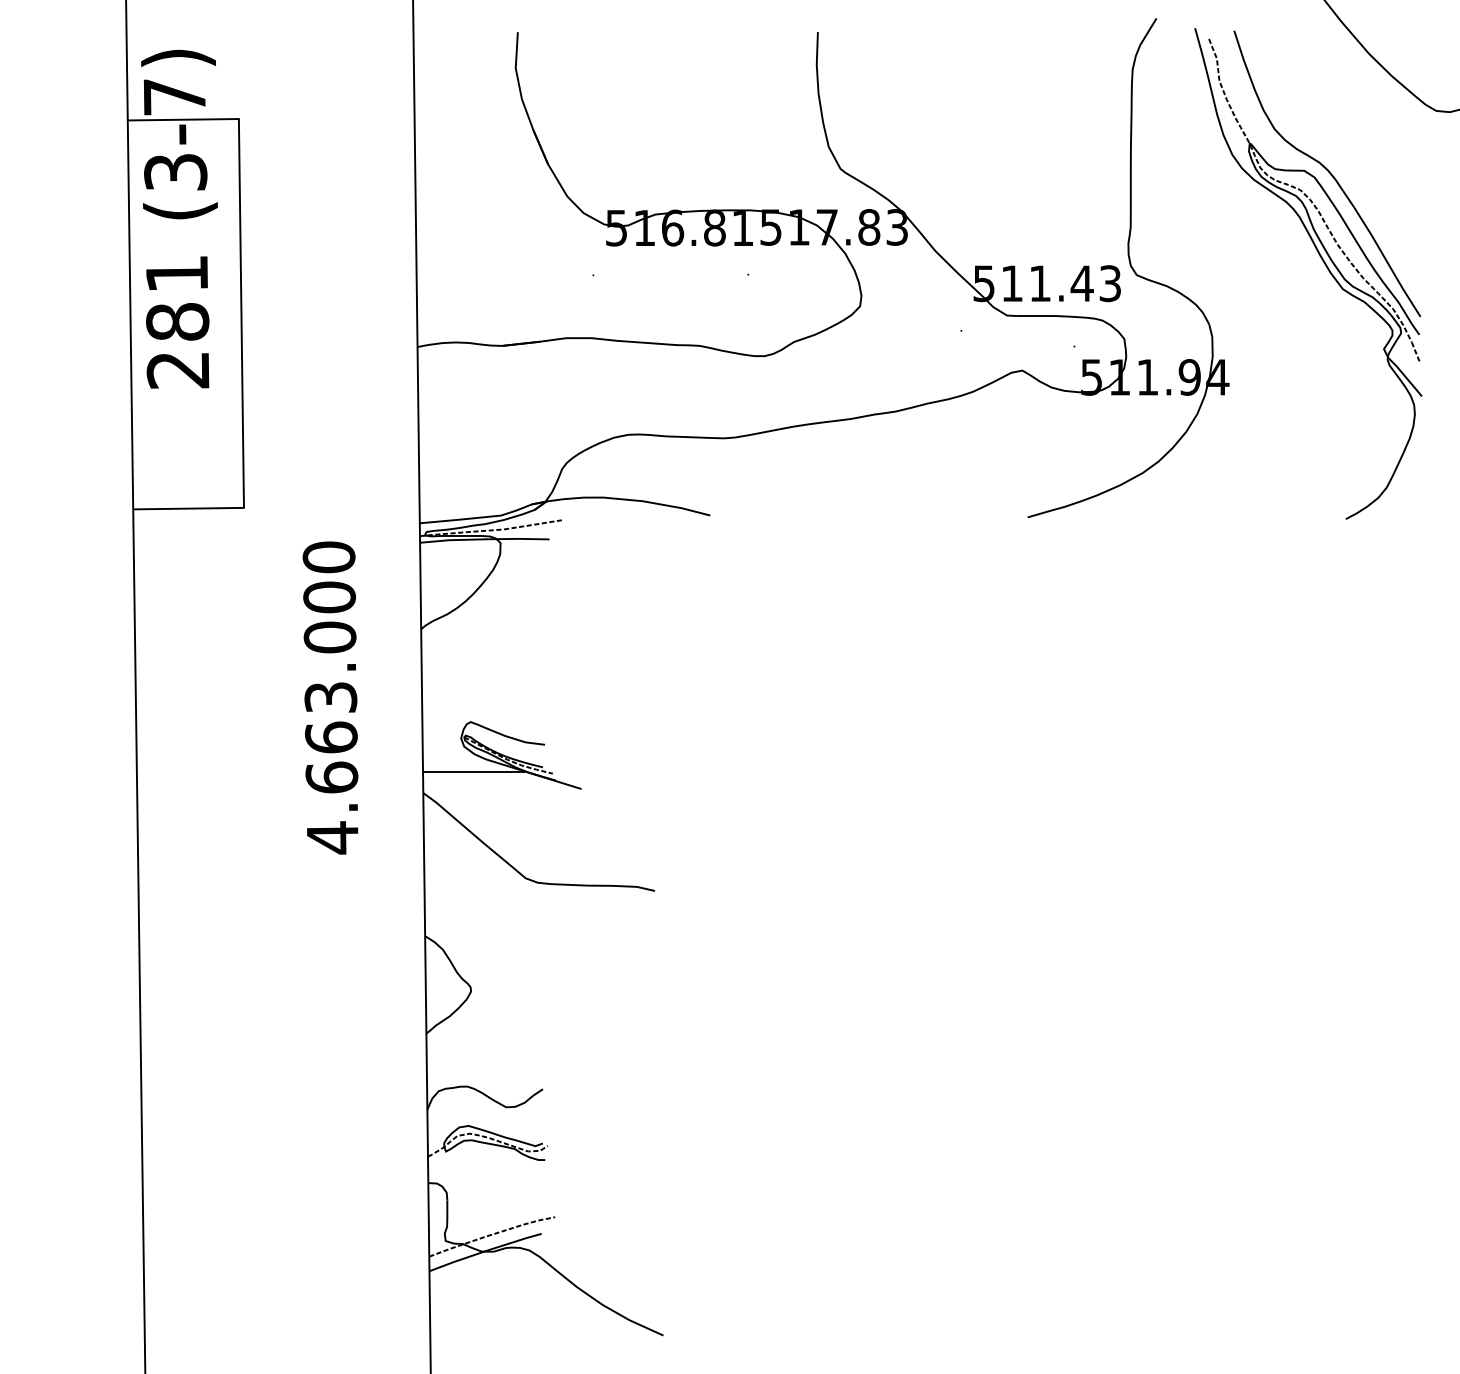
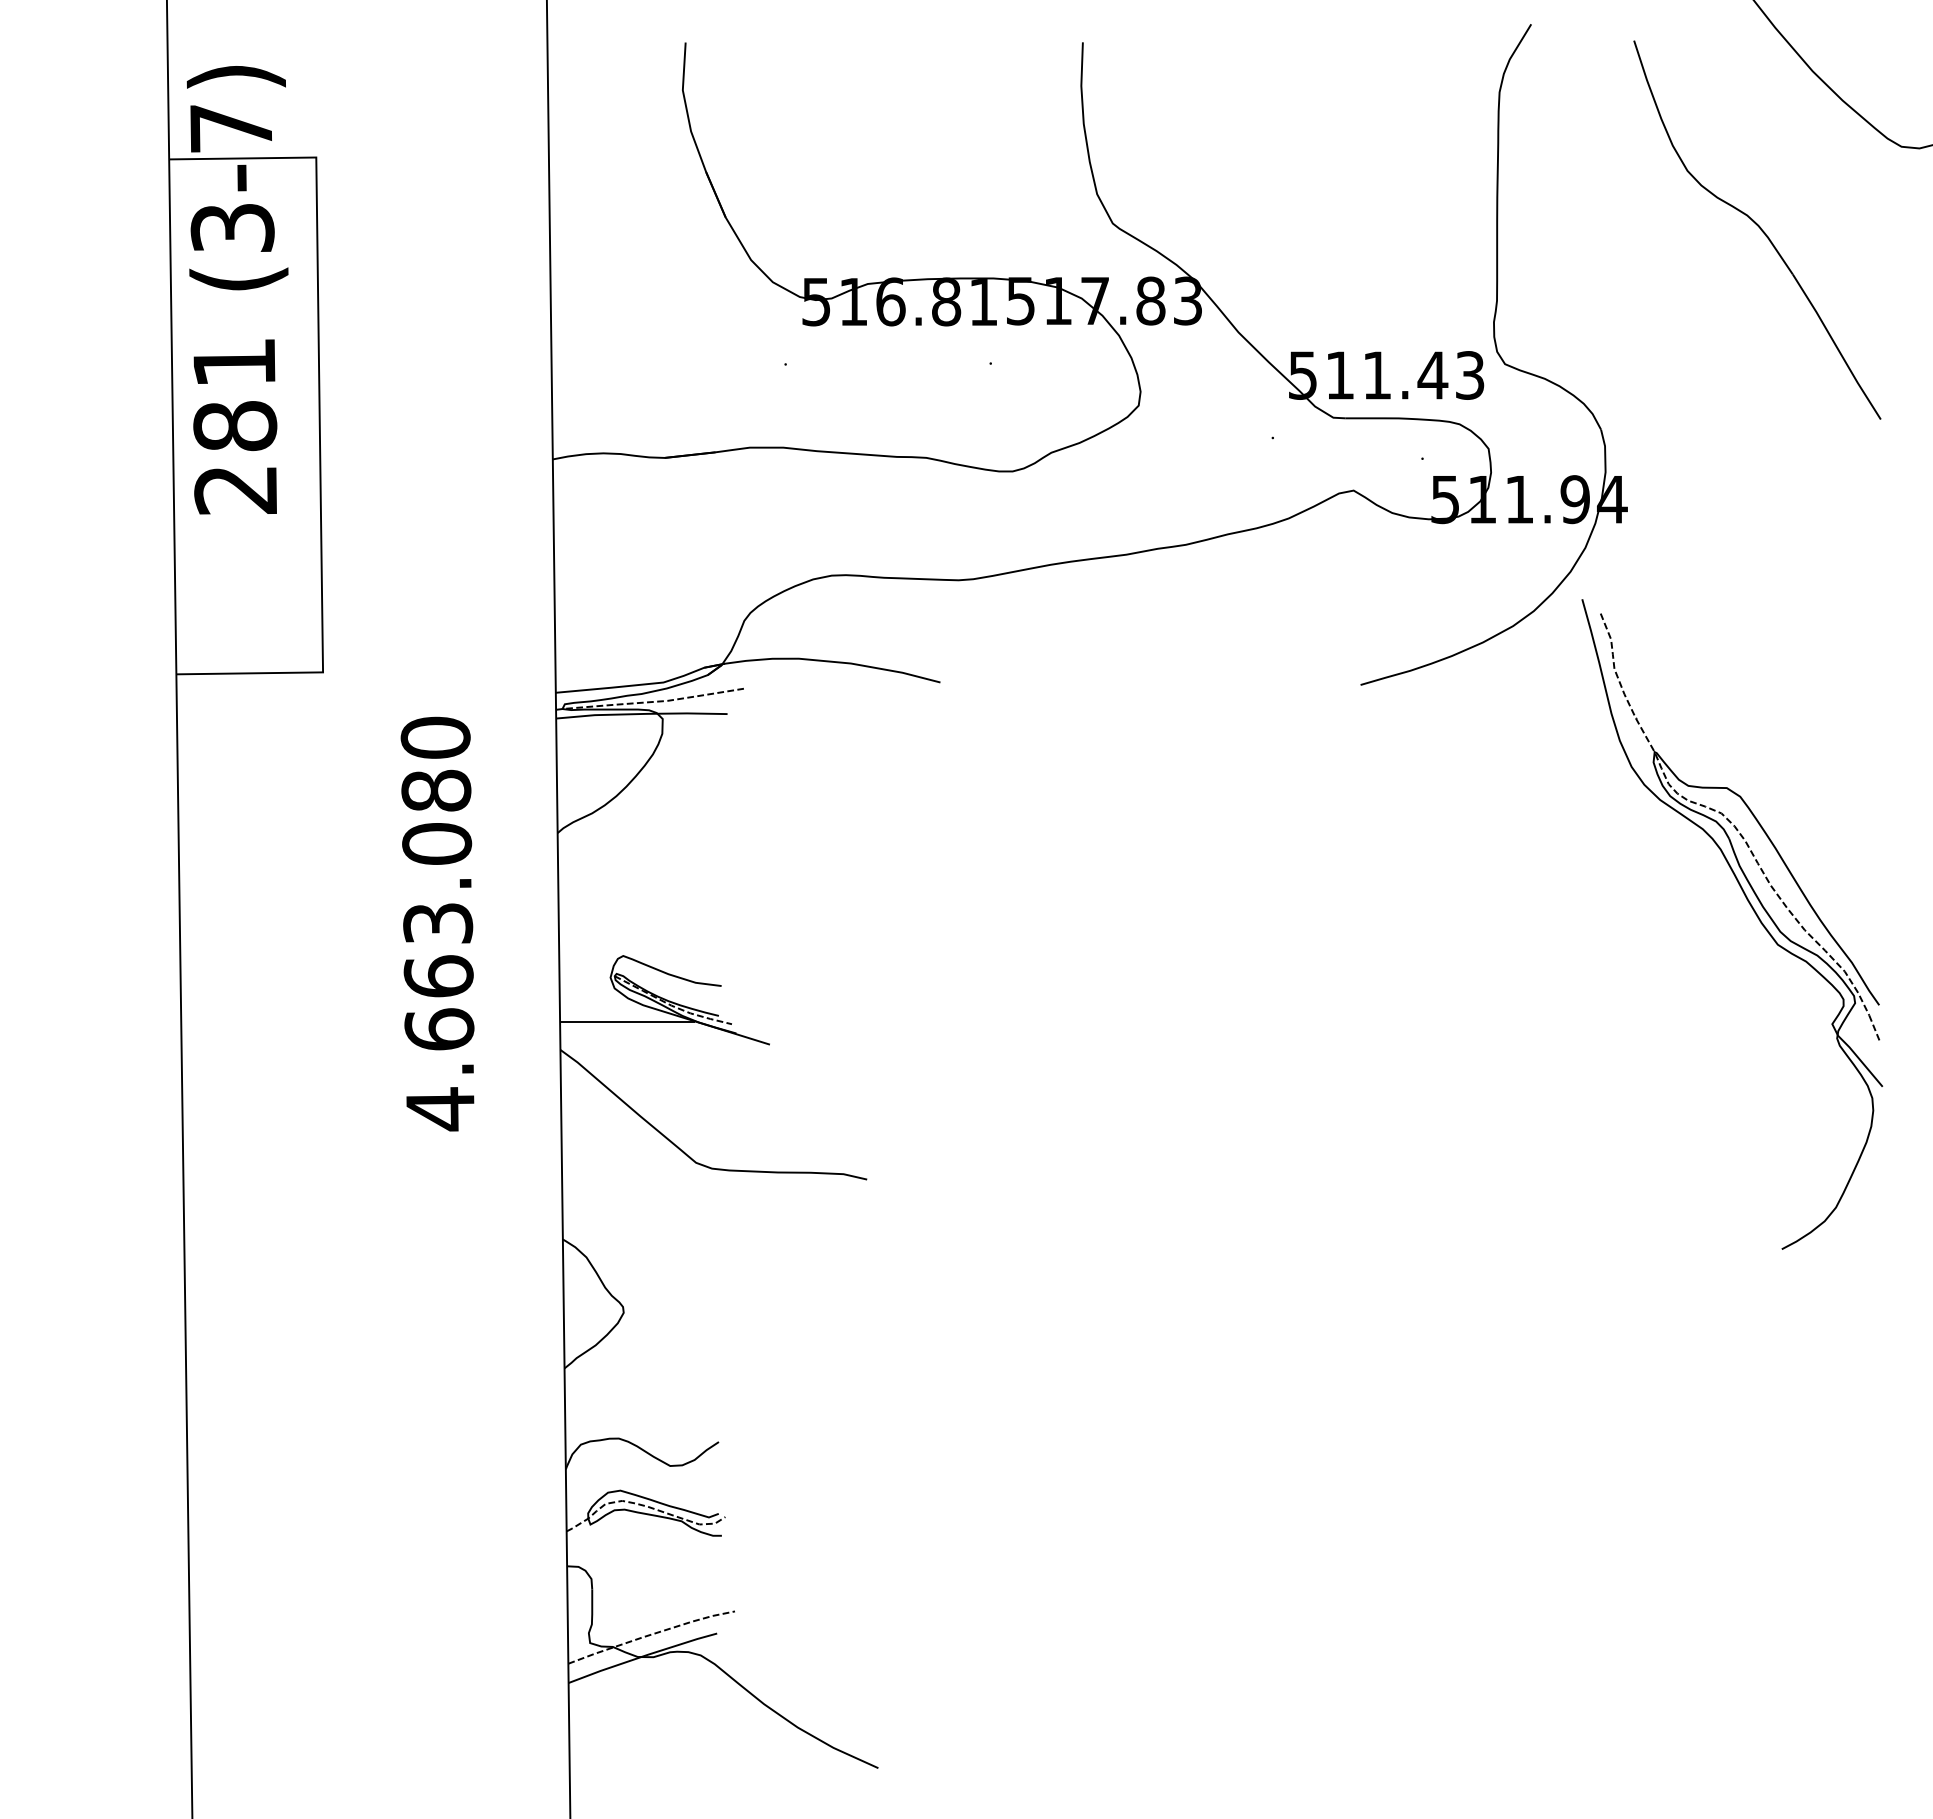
part: (1325, 265) -> (1754, 913), moved
text: (329, 597) -> (436, 790), 4.663.000 -> 4.663.080

